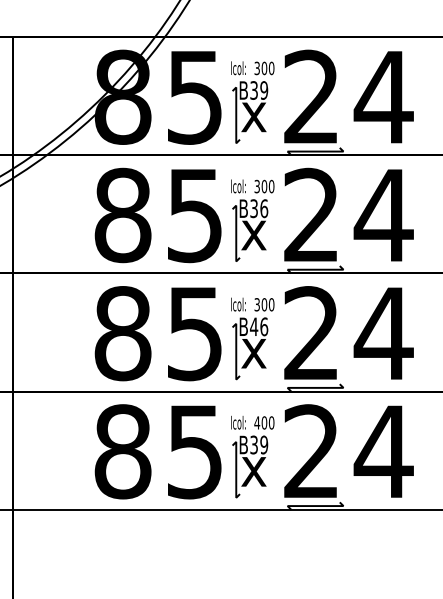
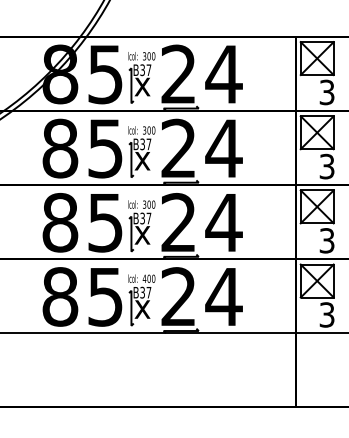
text: (263, 90) -> (148, 70), B39 -> B37
text: (263, 208) -> (148, 144), B36 -> B37
text: (258, 326) -> (145, 218), B46 -> B37
text: (263, 444) -> (148, 292), B39 -> B37

